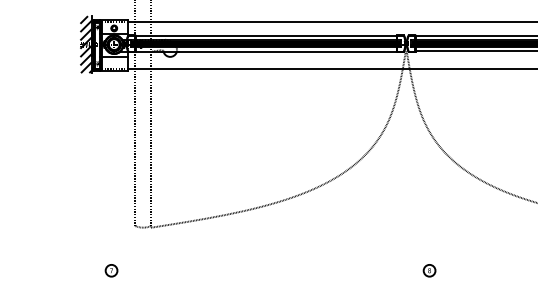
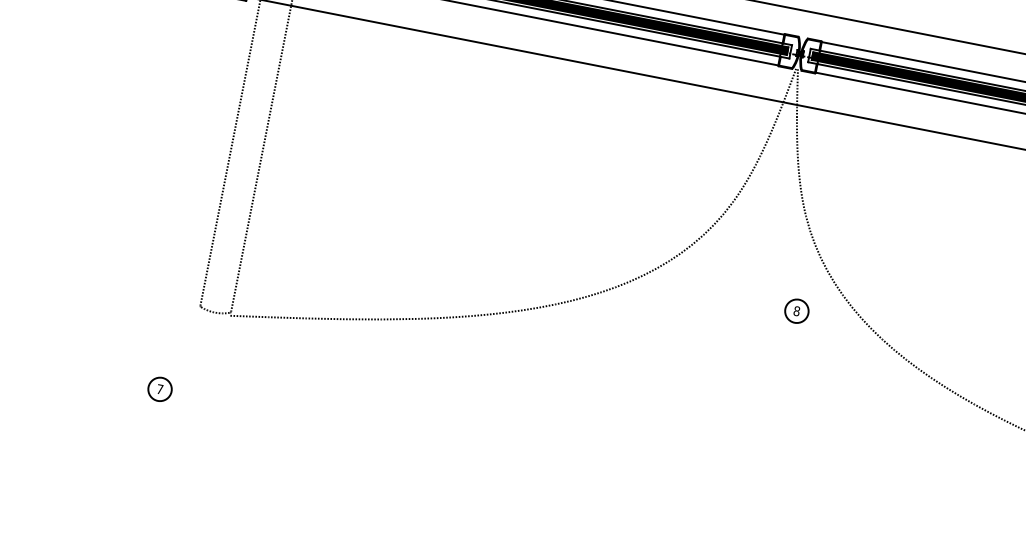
part: (111, 270) -> (160, 388), moved
part: (429, 270) -> (796, 310), moved

